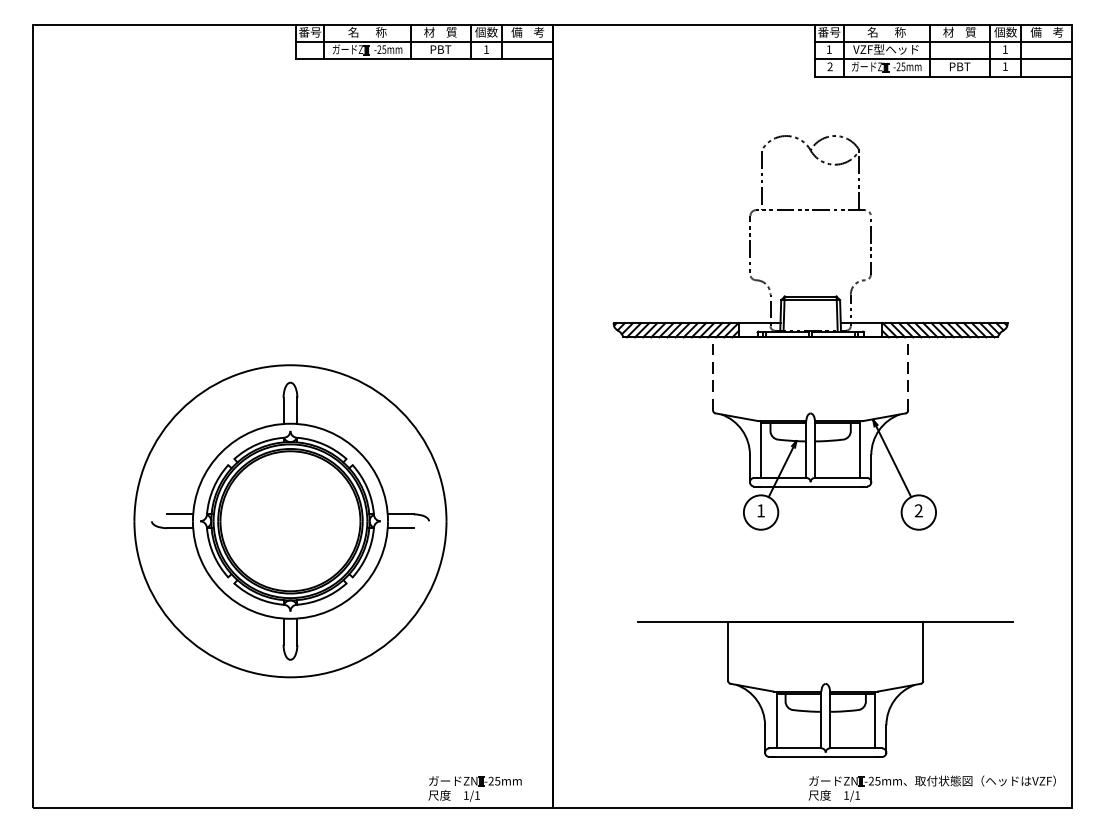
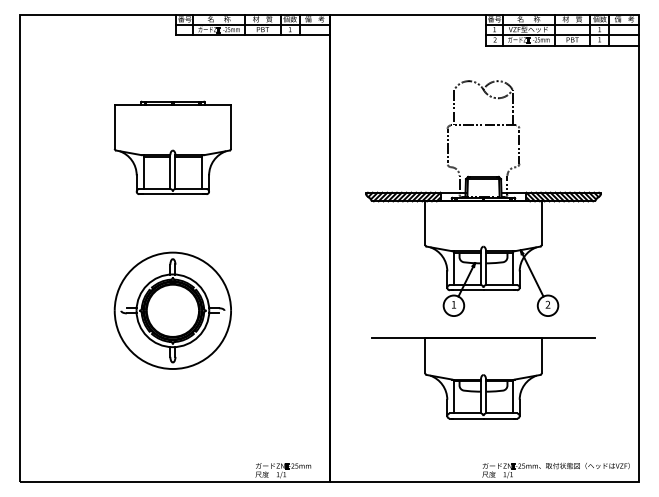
part: (289, 247) -> (172, 147), added
line: (713, 374) -> (425, 223), dashed -> solid
line: (907, 374) -> (541, 223), dashed -> solid
part: (289, 520) -> (172, 310), size x0.62
part: (825, 689) -> (483, 378), moved

